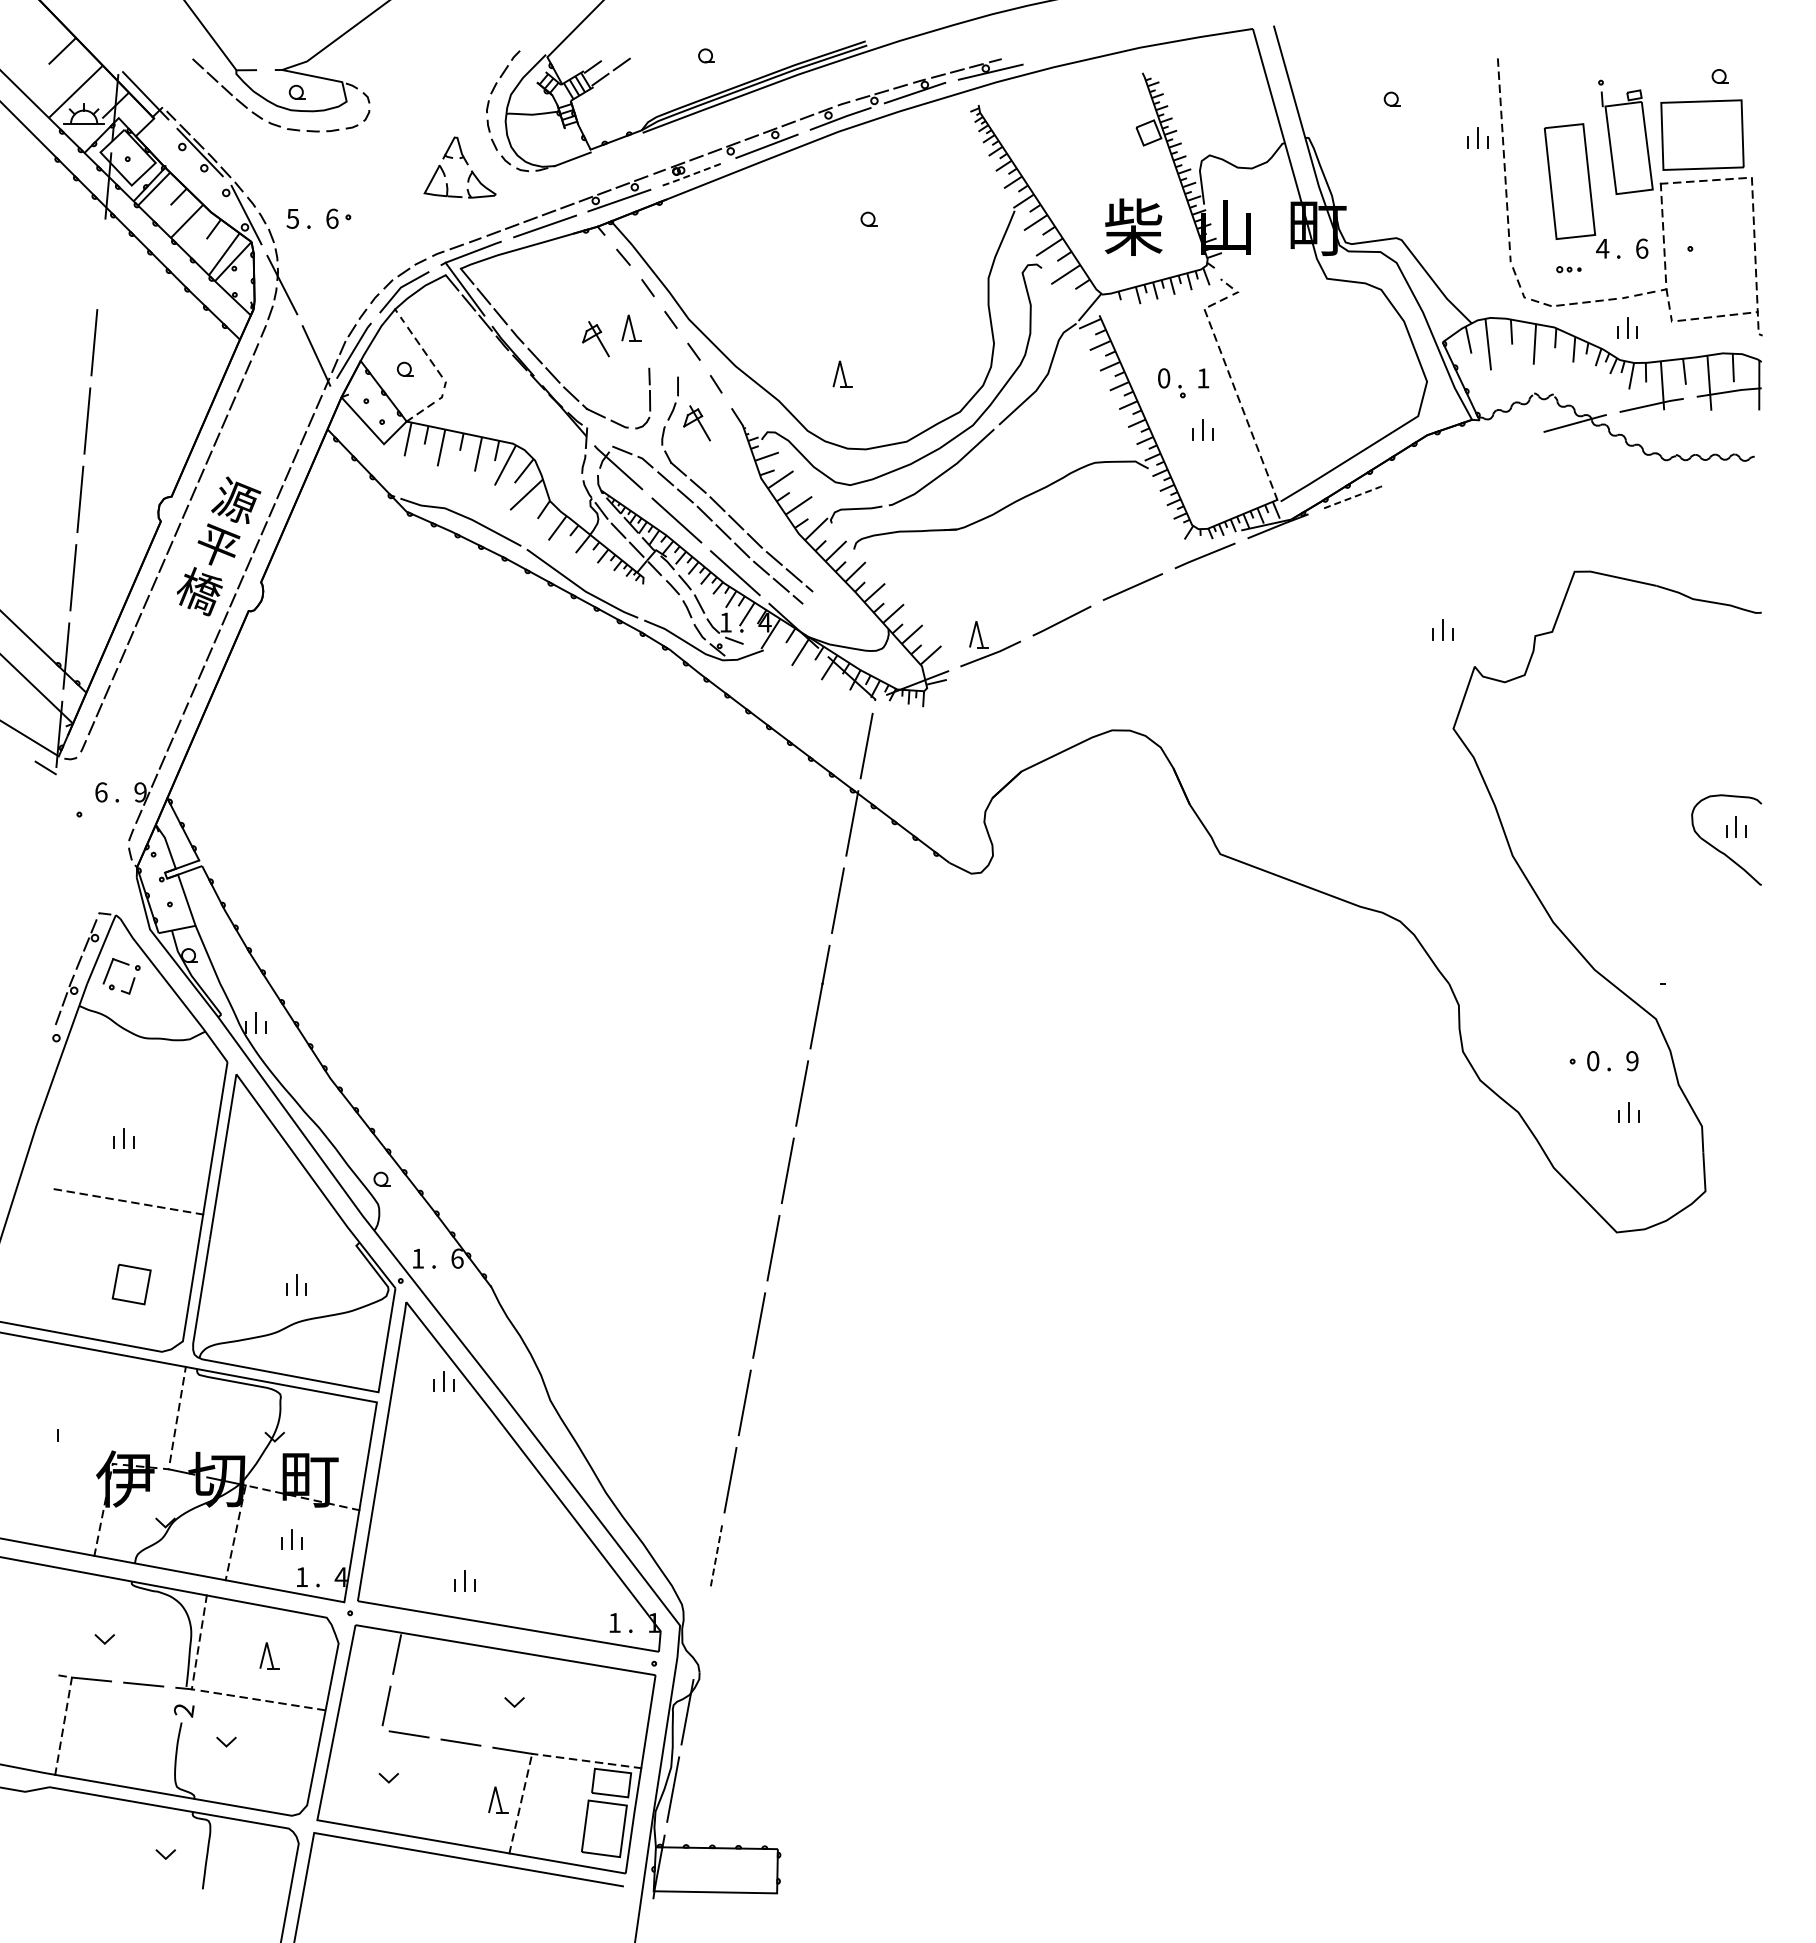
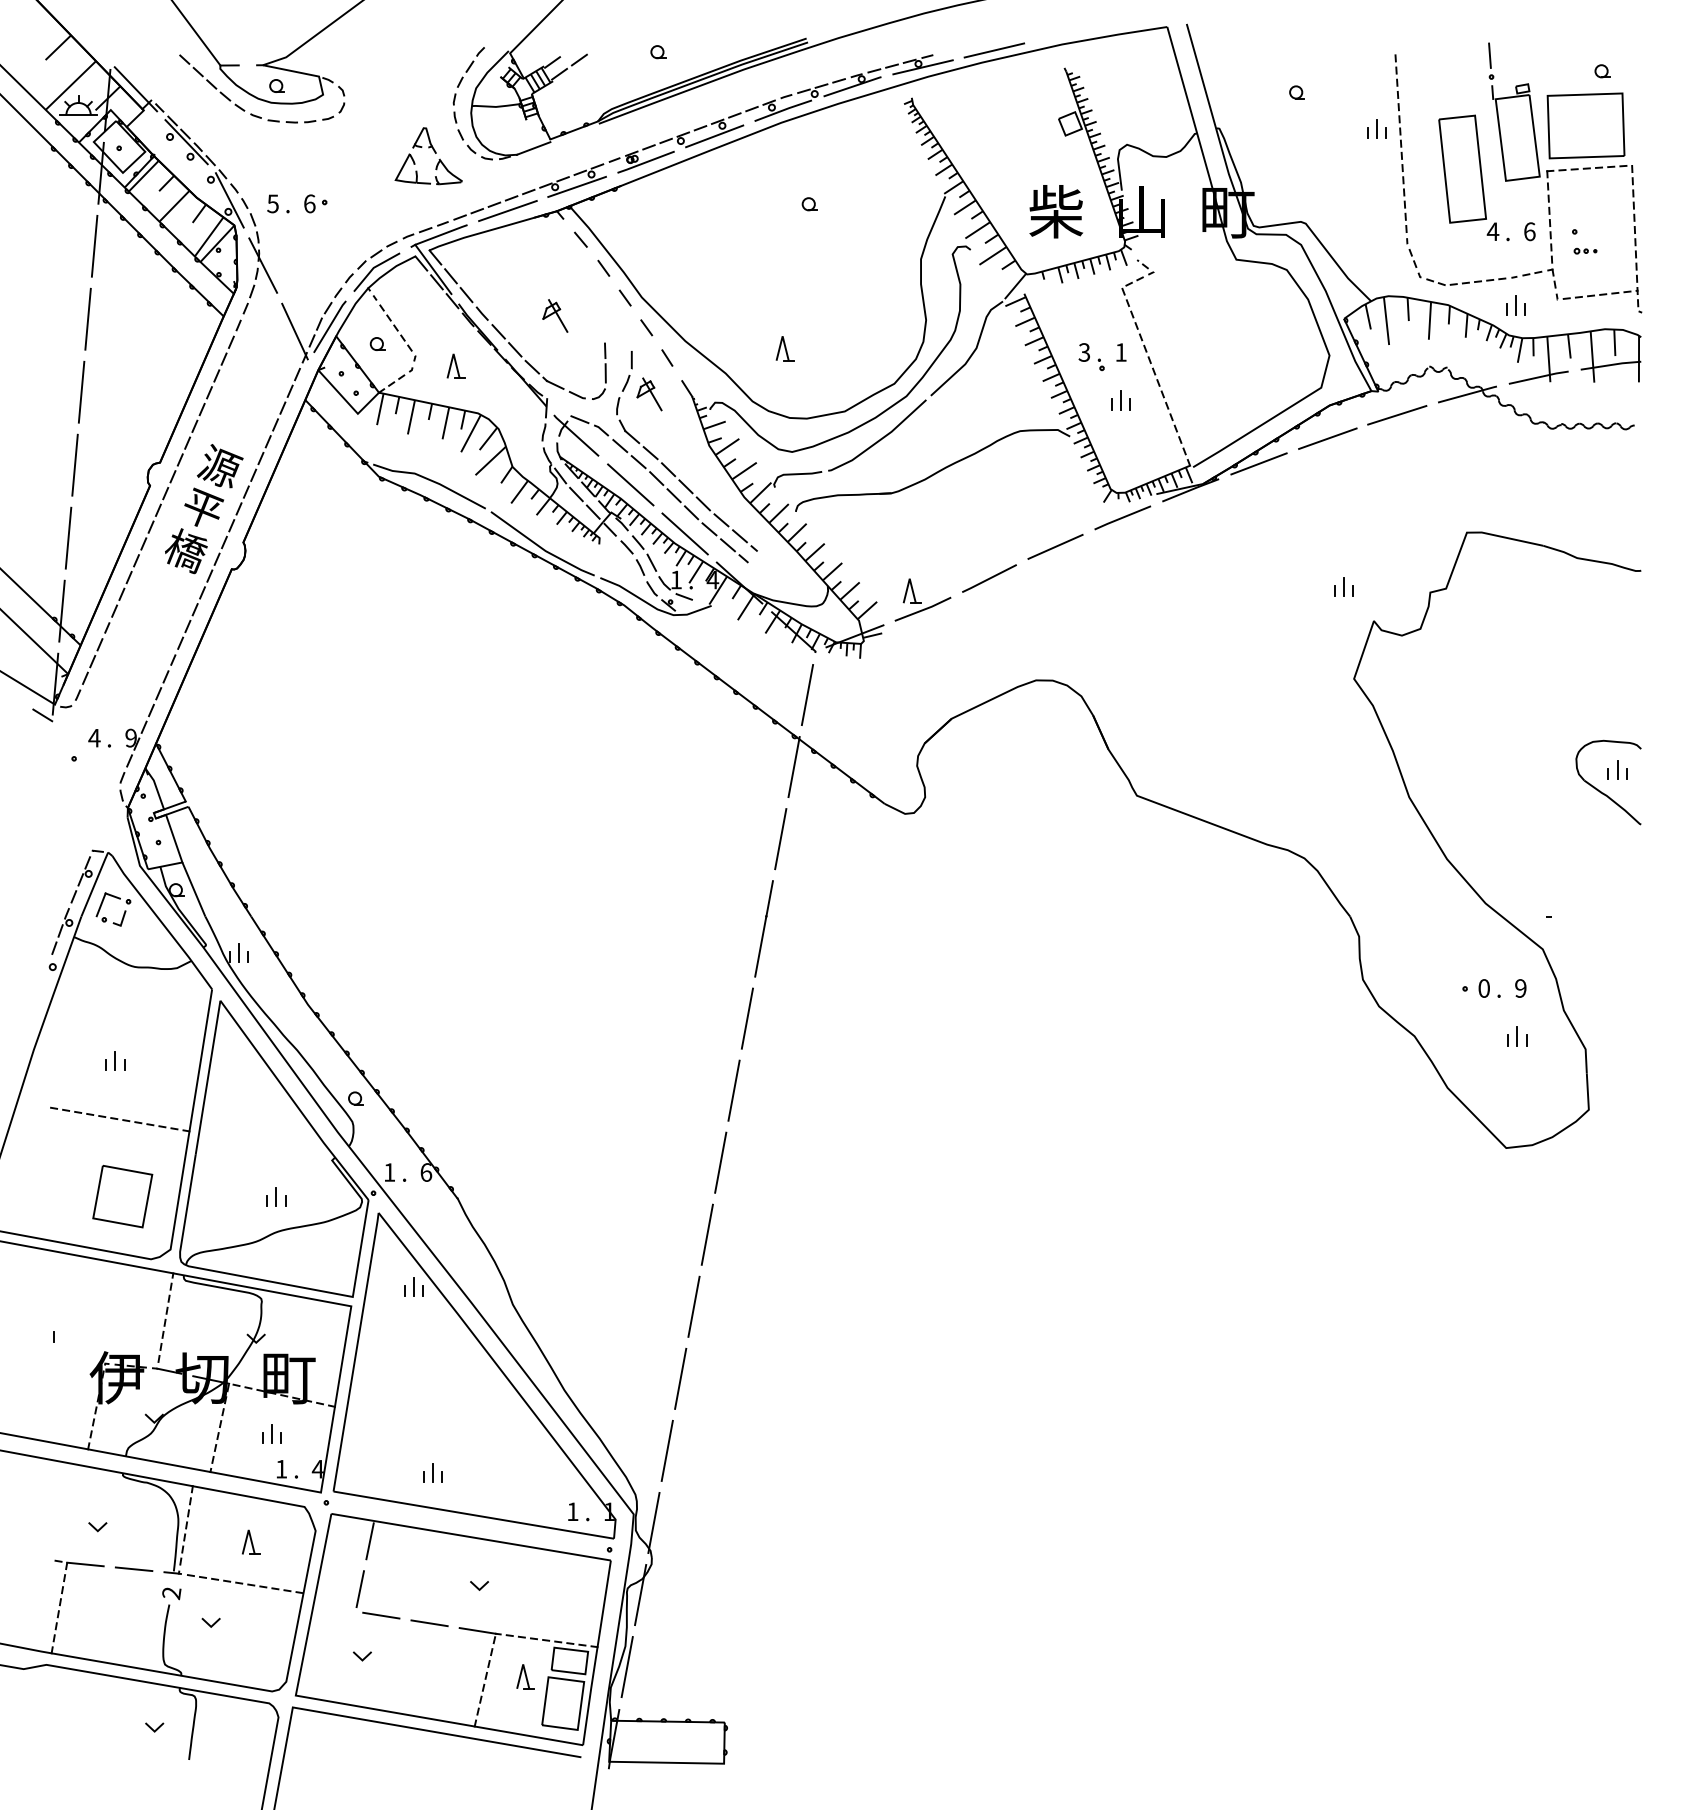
line: (1067, 53) -> (994, 49), added
line: (1599, 59) -> (1490, 55), added
line: (693, 174) -> (646, 162), dashed -> solid
line: (101, 264) -> (94, 246), added
part: (1568, 269) -> (1585, 251), moved
part: (631, 327) -> (456, 365), moved
text: (1163, 378) -> (1083, 352), 0 -> 3
line: (1499, 445) -> (1396, 415), added
line: (1425, 470) -> (1328, 438), added
line: (1351, 497) -> (1259, 463), dashed -> solid
text: (100, 792) -> (93, 738), 6 -> 4
part: (131, 1284) -> (122, 1196), size x1.67
line: (716, 1557) -> (667, 1450), dashed -> solid
line: (701, 1634) -> (653, 1522), added
part: (498, 1799) -> (526, 1676), moved

